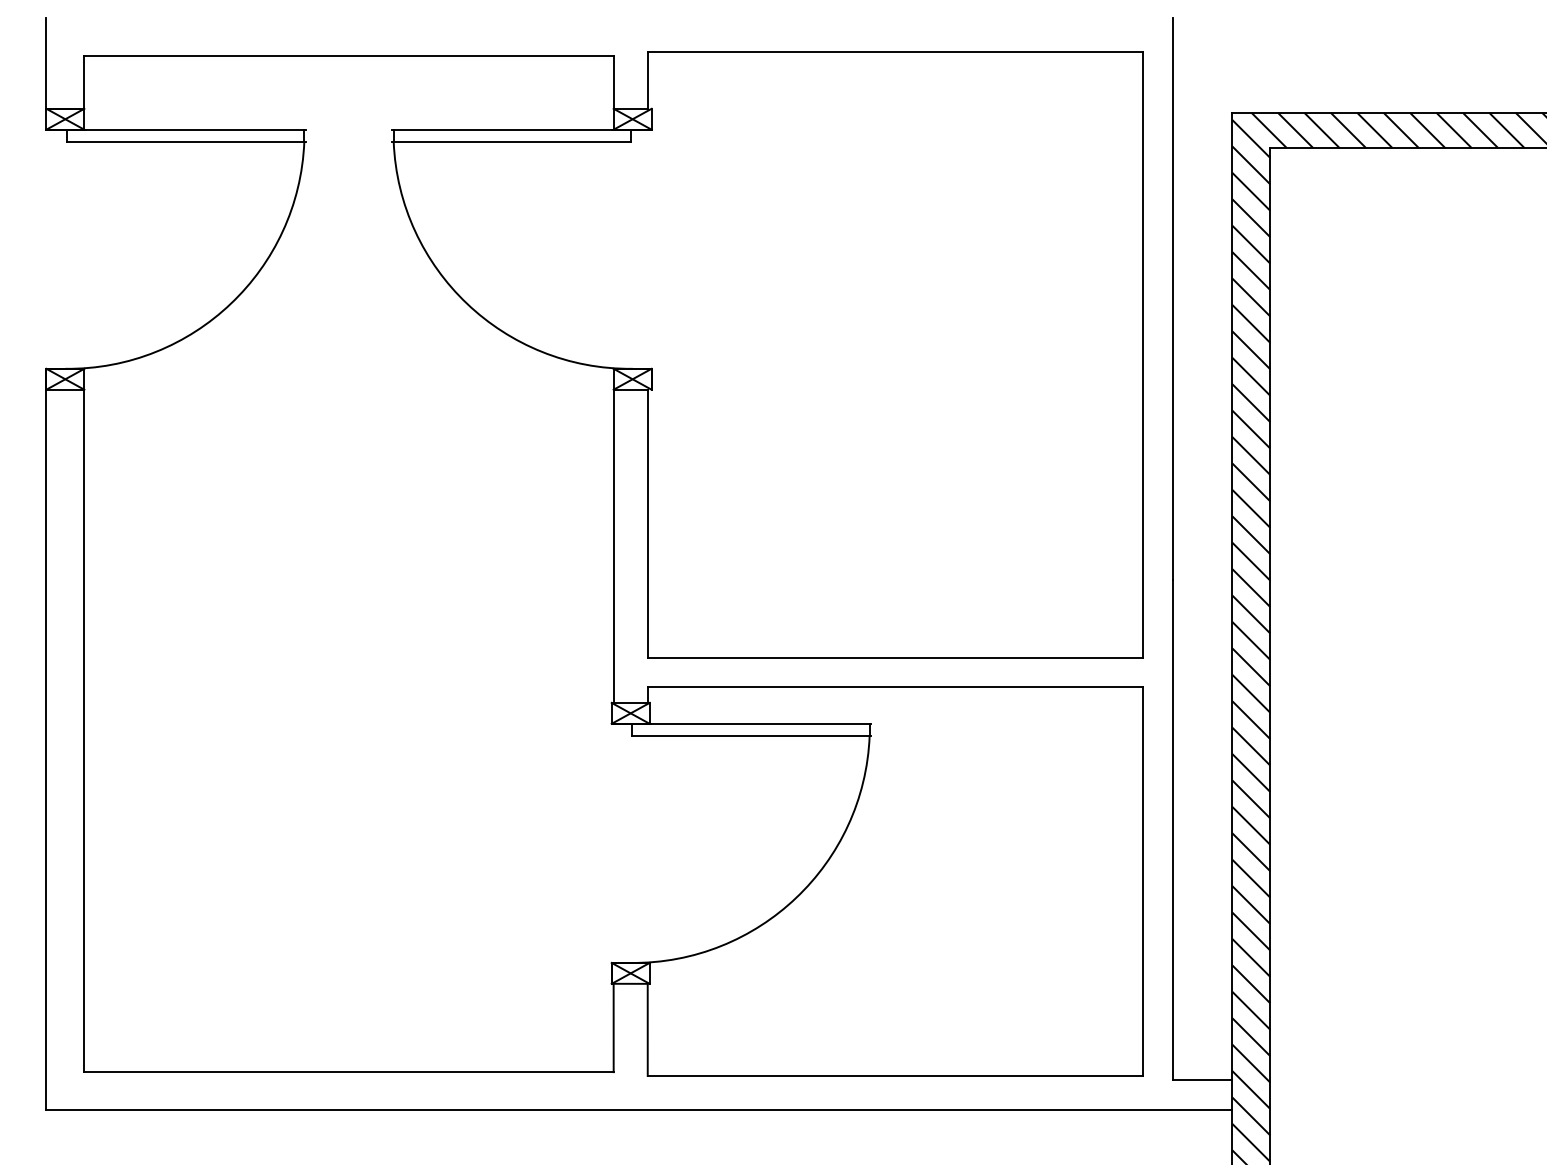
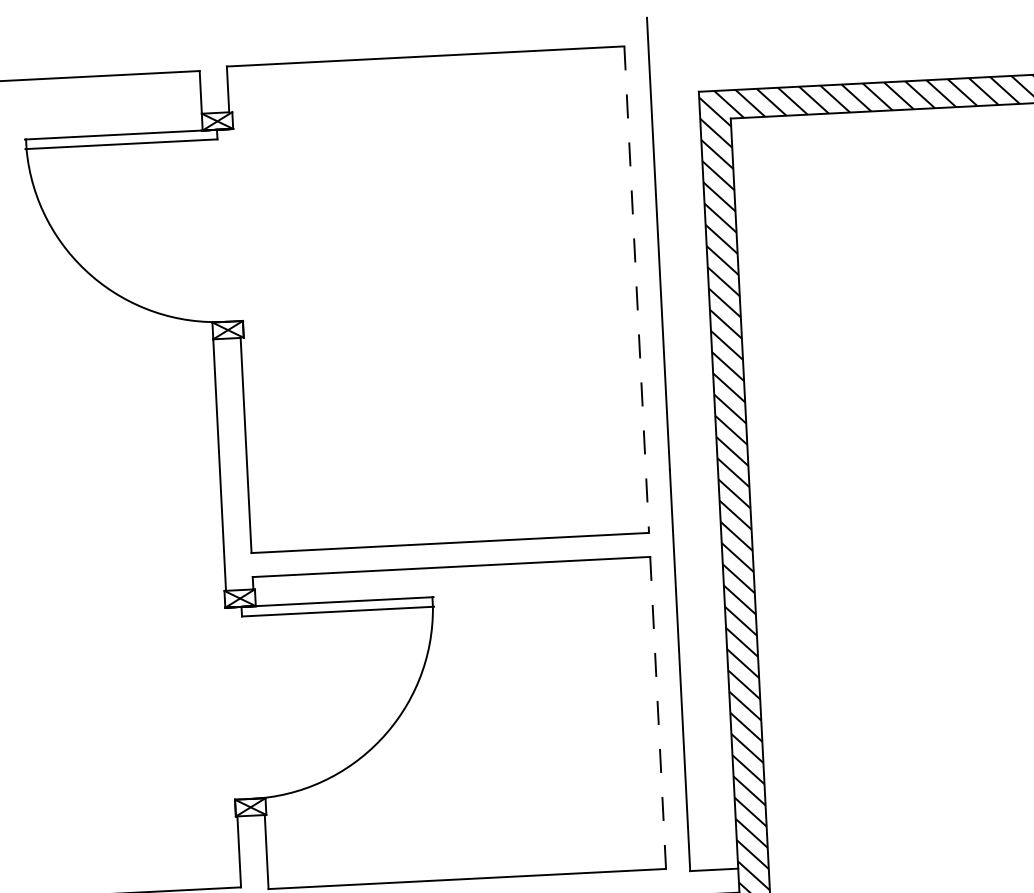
line: (1142, 354) -> (636, 289), solid -> dashed
line: (1142, 882) -> (658, 713), solid -> dashed

